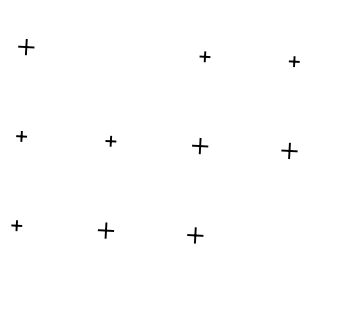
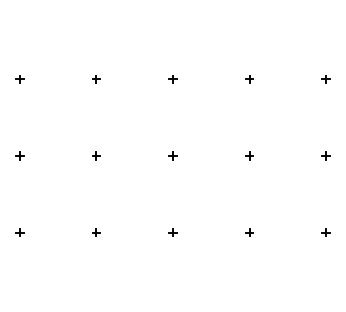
part: (26, 47) -> (19, 79), size x0.62
part: (115, 52) -> (96, 79), added
part: (199, 145) -> (172, 155), size x0.62
part: (289, 150) -> (249, 155), size x0.62
part: (106, 230) -> (96, 232), size x0.62
part: (194, 235) -> (172, 232), size x0.62
part: (284, 240) -> (249, 232), added

